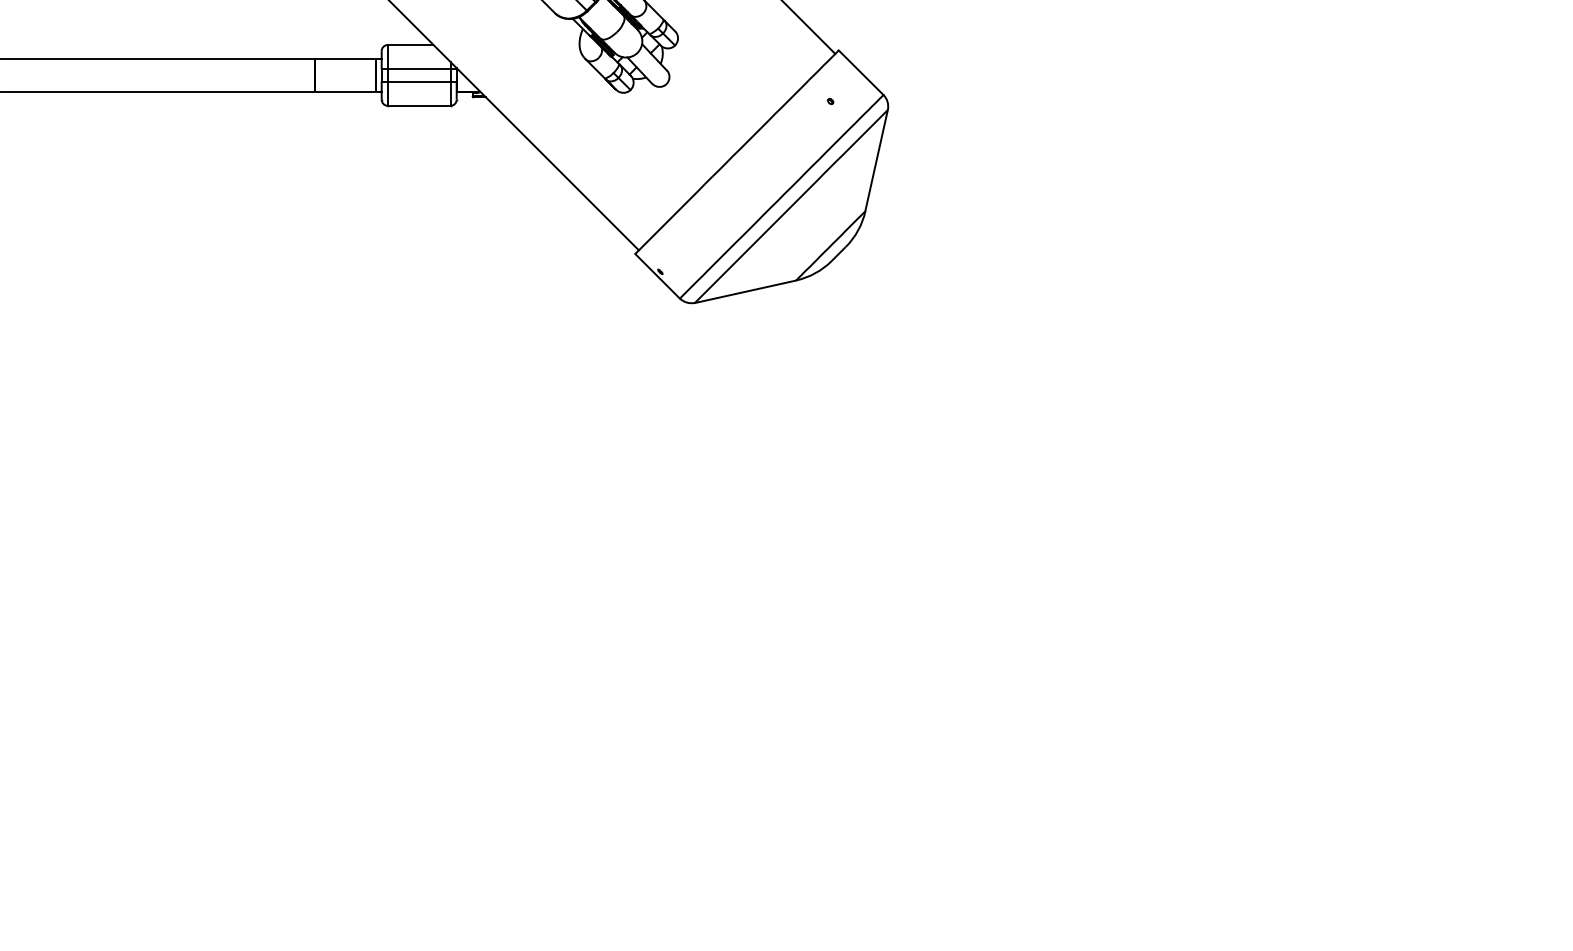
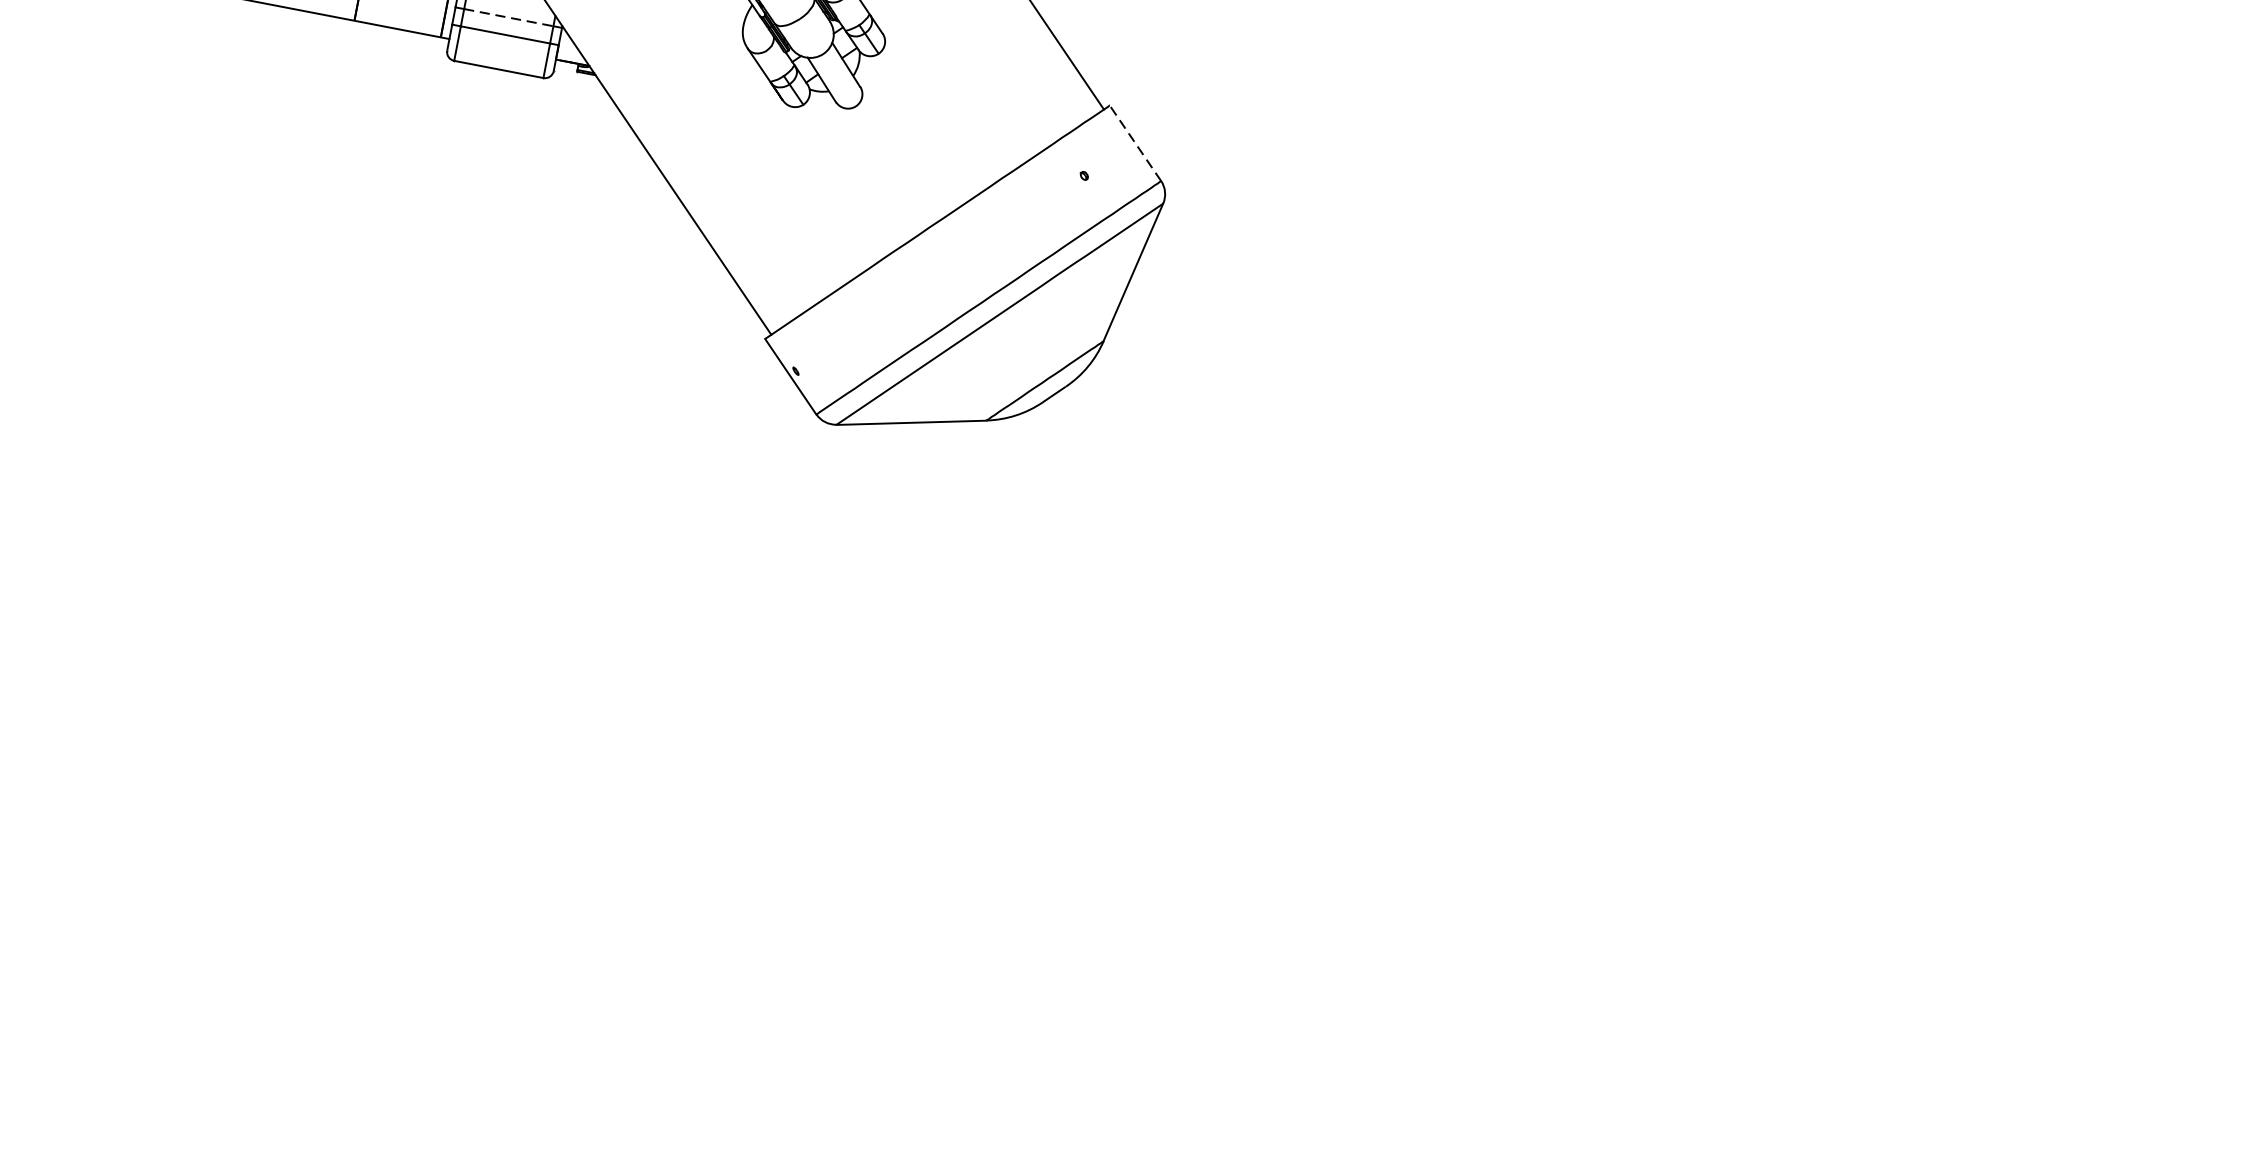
line: (419, 69) -> (509, 17), solid -> dashed
line: (861, 72) -> (1136, 143), solid -> dashed

